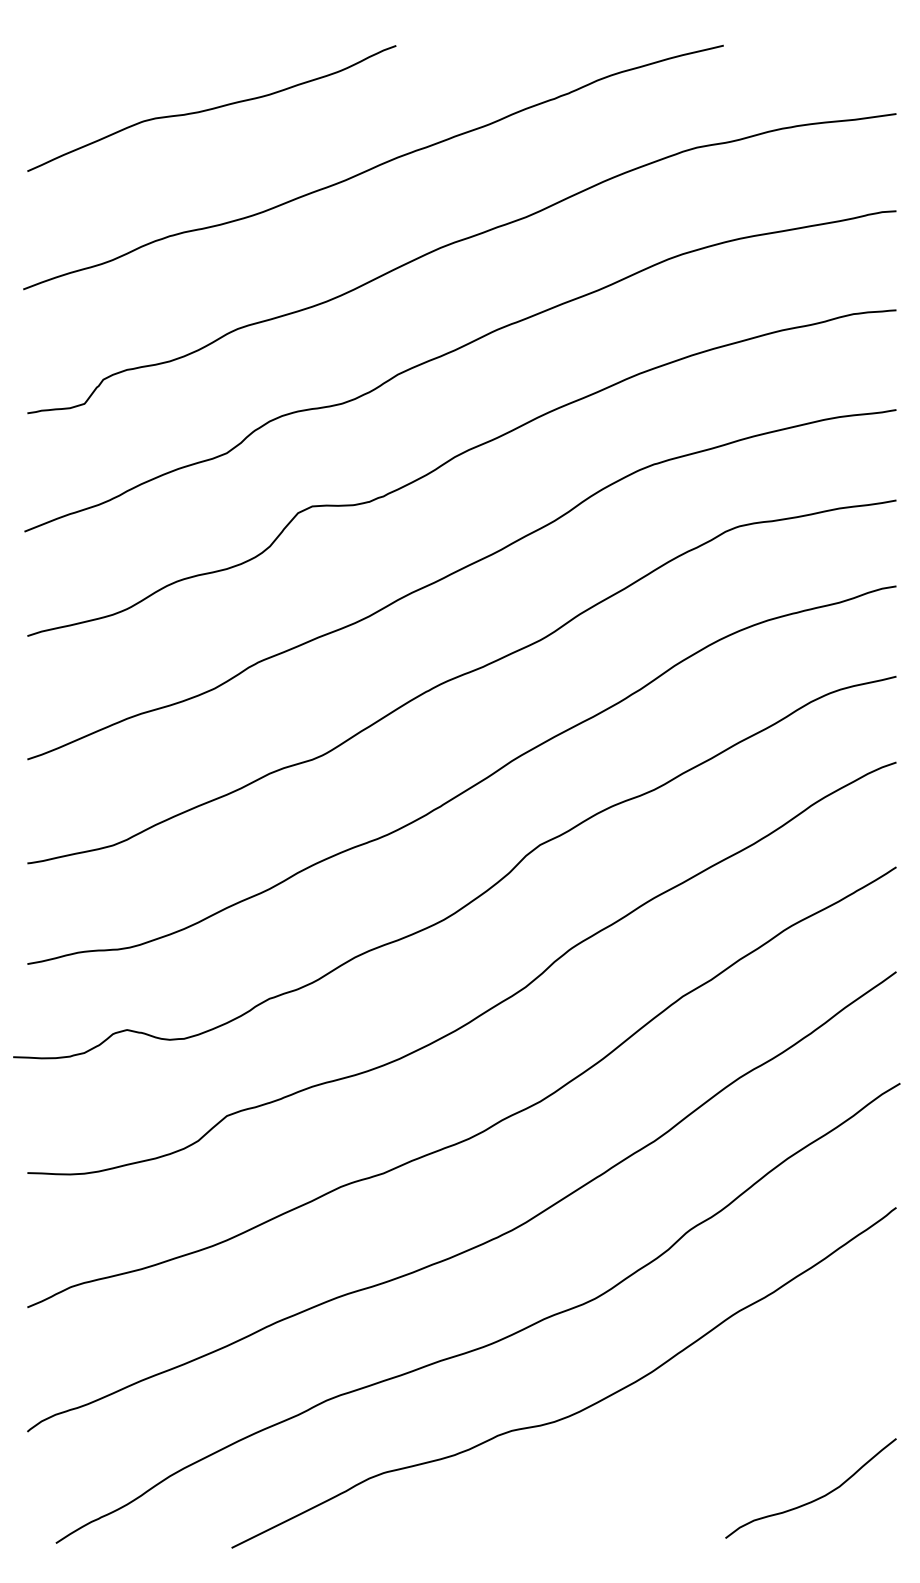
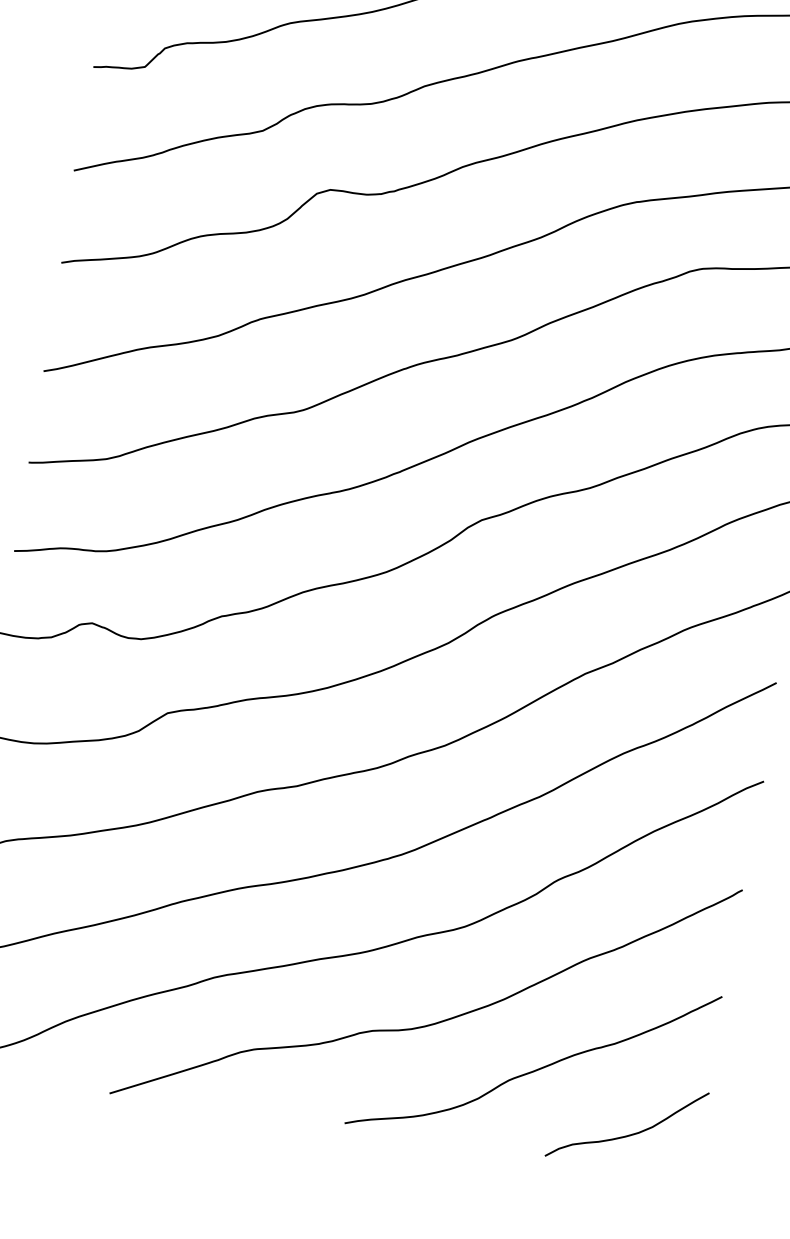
curve: (700, 1443) -> (536, 1069), added

